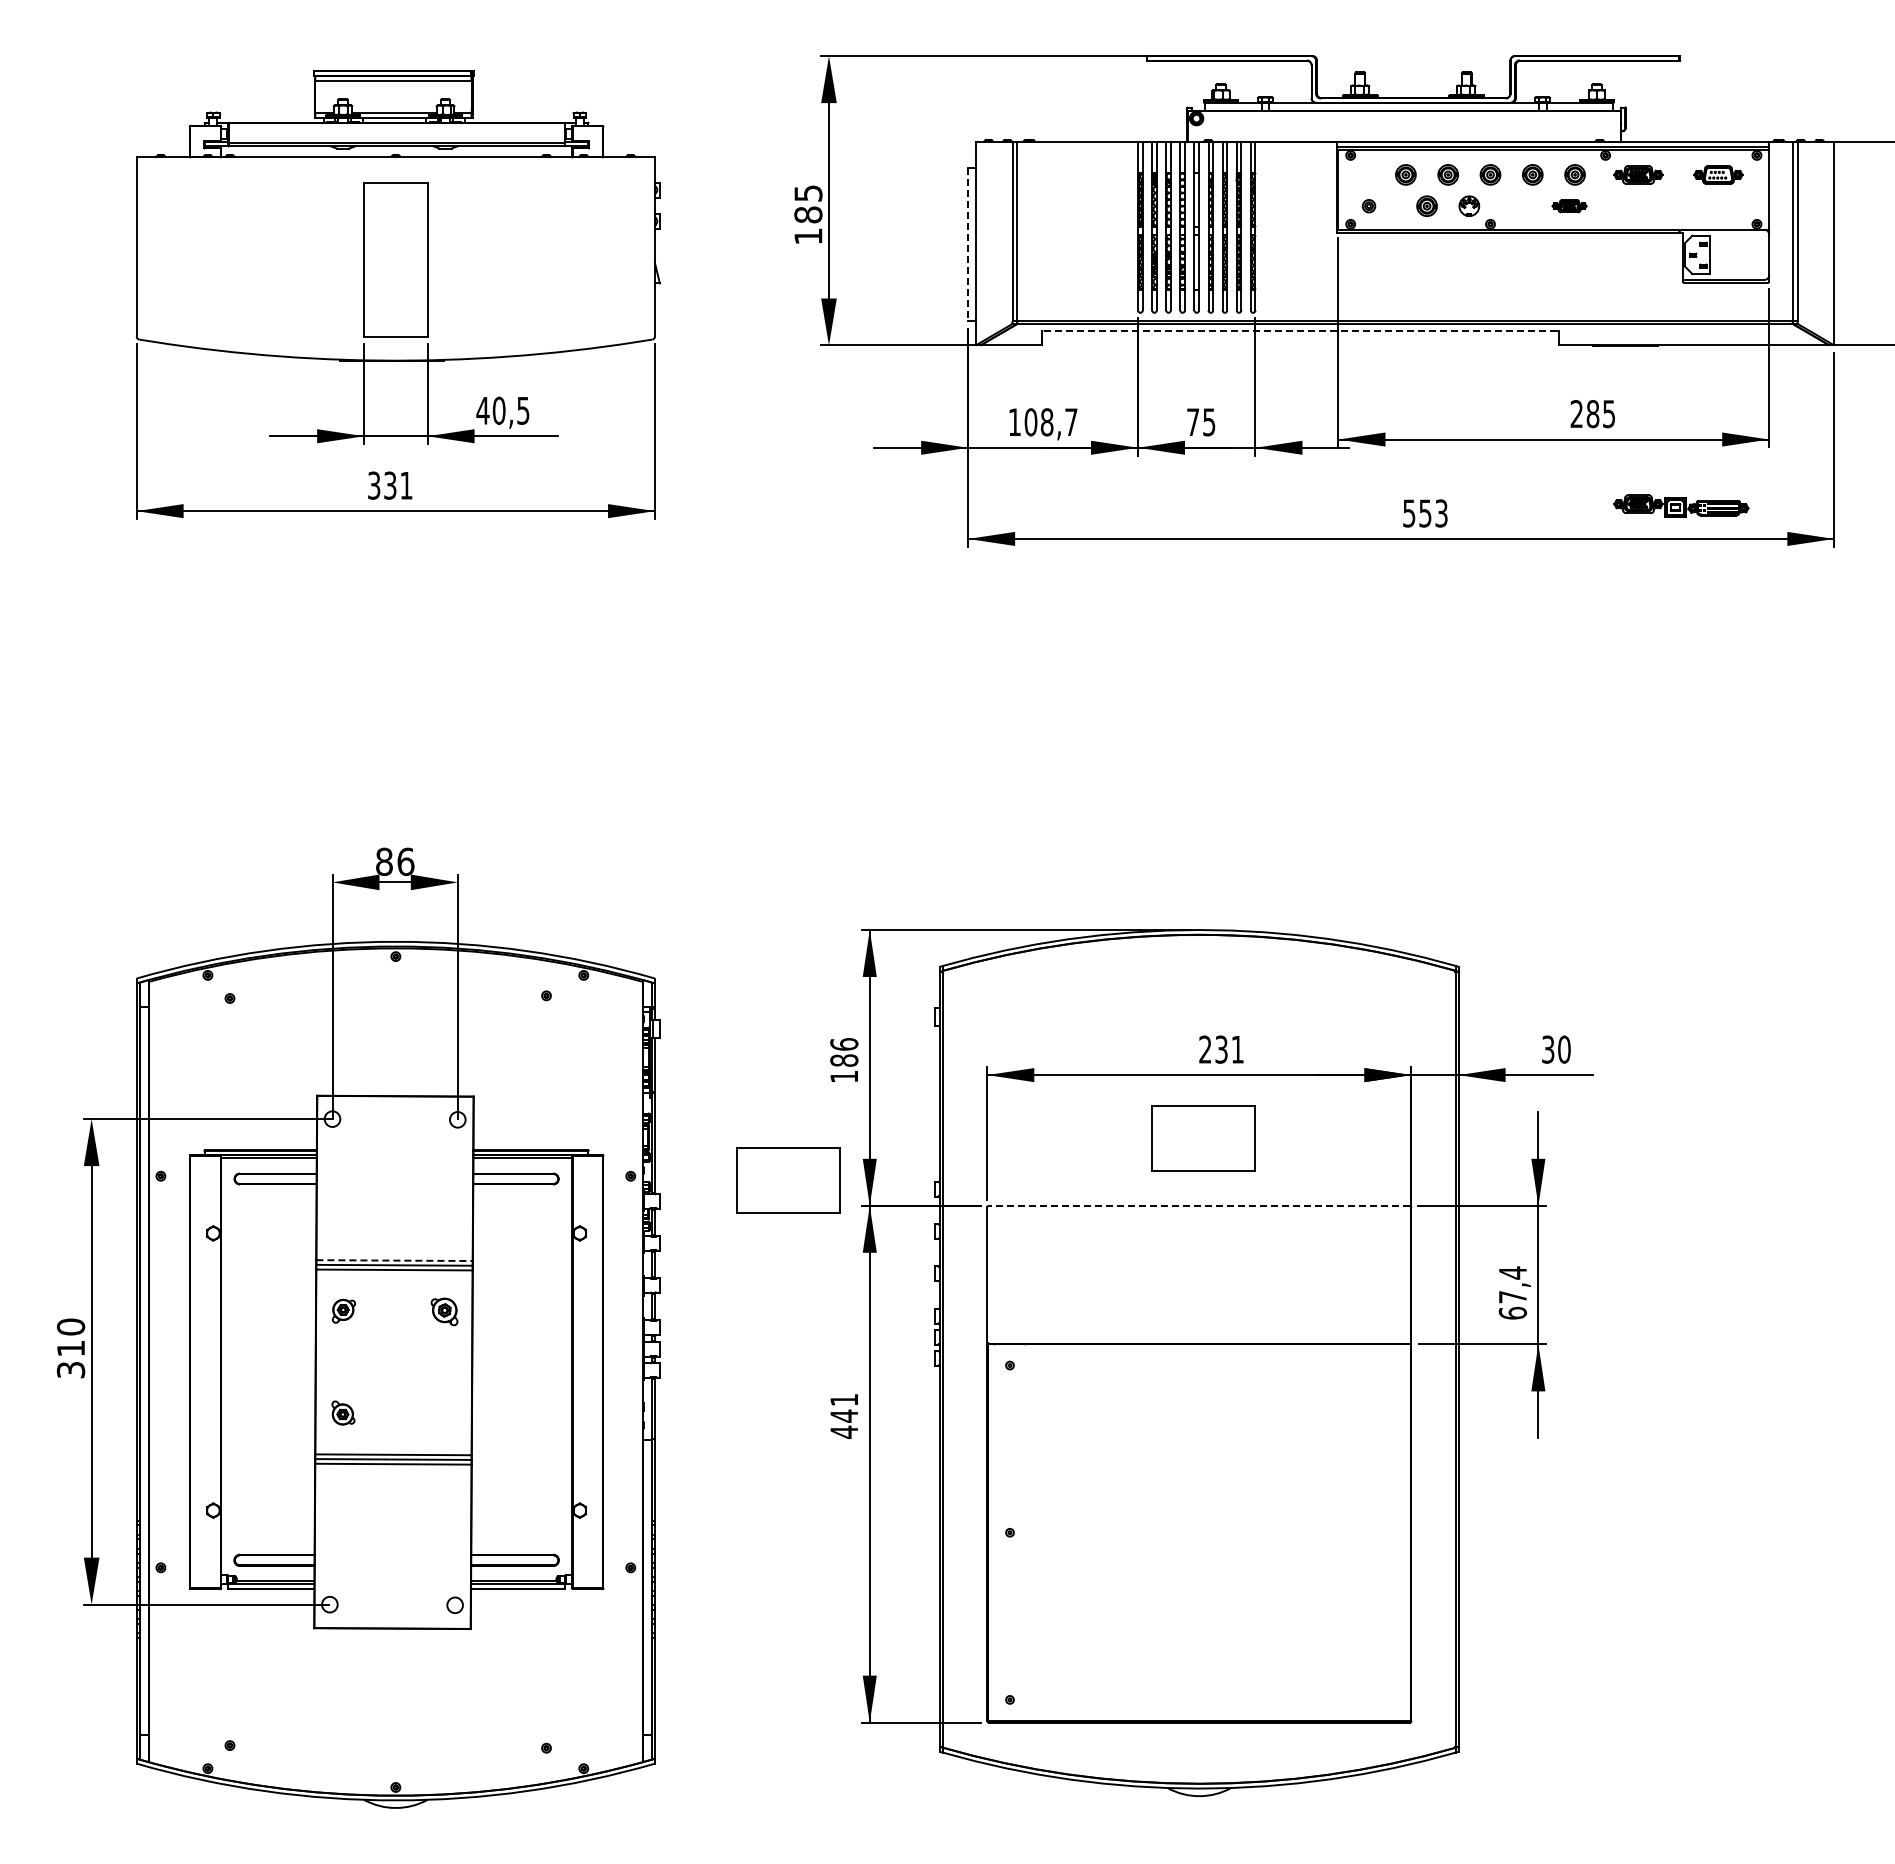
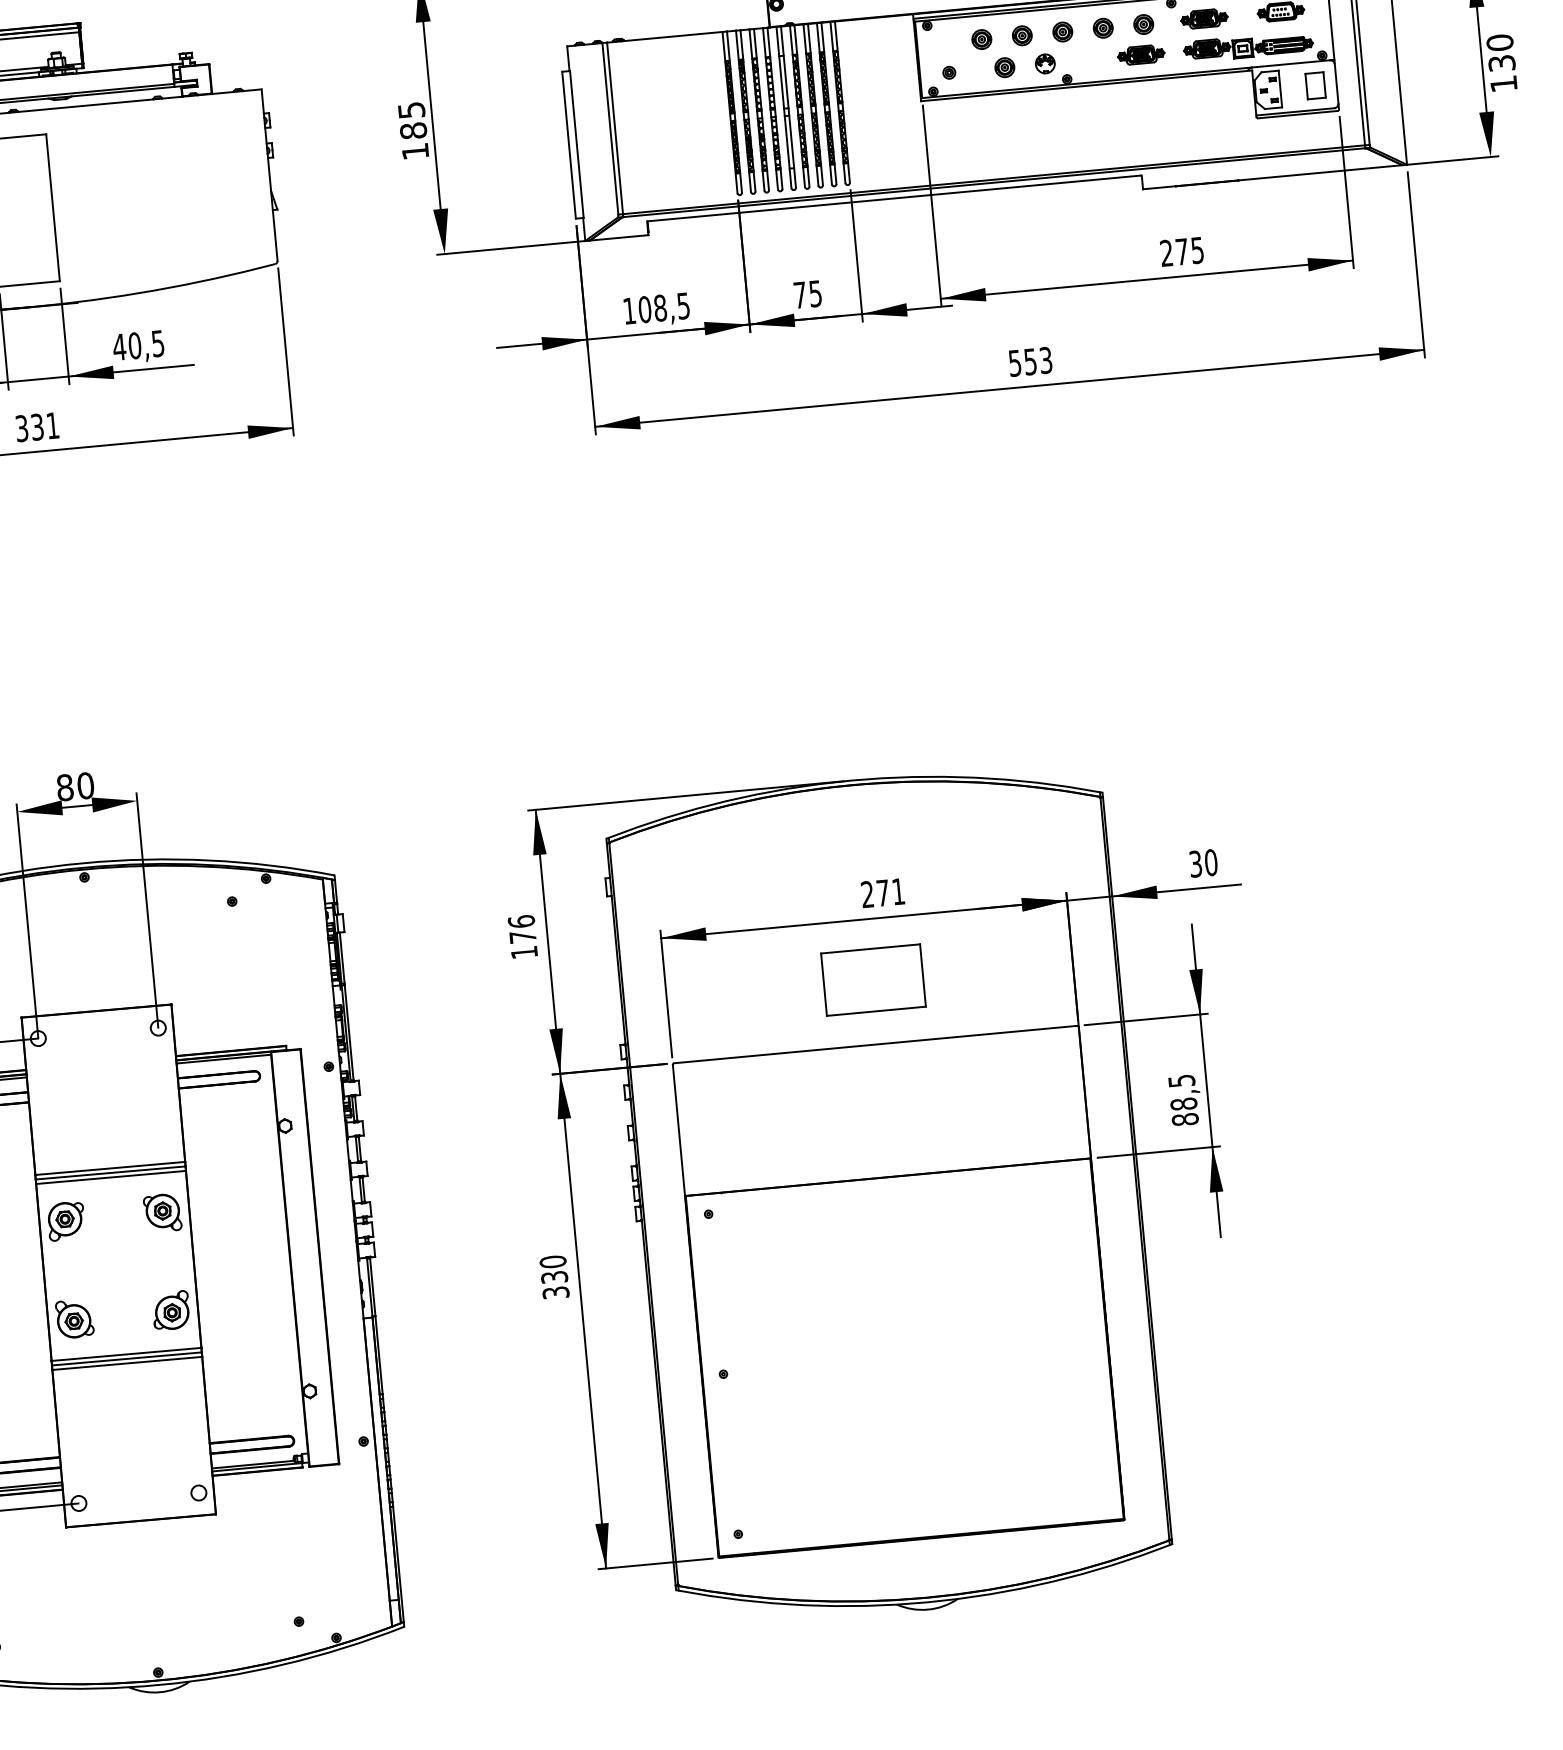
part: (1569, 205) -> (1141, 54), size x1.43
line: (968, 244) -> (569, 145), dashed -> solid
part: (1747, 254) -> (1315, 85), added
line: (1300, 331) -> (894, 198), dashed -> solid
text: (1592, 414) -> (1181, 252), 285 -> 275
text: (1071, 422) -> (683, 306), 108,7 -> 108,5
part: (1681, 505) -> (1248, 46), moved
text: (405, 861) -> (85, 785), 86 -> 80
text: (1221, 1049) -> (883, 892), 231 -> 271
text: (844, 1060) -> (523, 936), 186 -> 176
part: (788, 1180) -> (480, 1056), removed
line: (1199, 1205) -> (875, 1044), dashed -> solid
line: (395, 1260) -> (111, 1168), dashed -> solid
text: (1512, 1292) -> (1183, 1099), 67,4 -> 88,5
part: (343, 1311) -> (65, 1221), size x1.67
part: (444, 1311) -> (162, 1212), size x1.43
part: (343, 1412) -> (74, 1318), size x1.67
part: (443, 1413) -> (170, 1310), added
text: (844, 1416) -> (554, 1277), 441 -> 330

